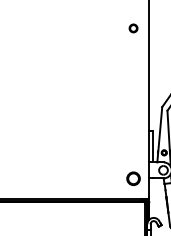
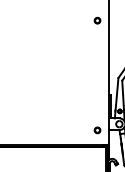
part: (133, 178) -> (97, 130), size x0.62

